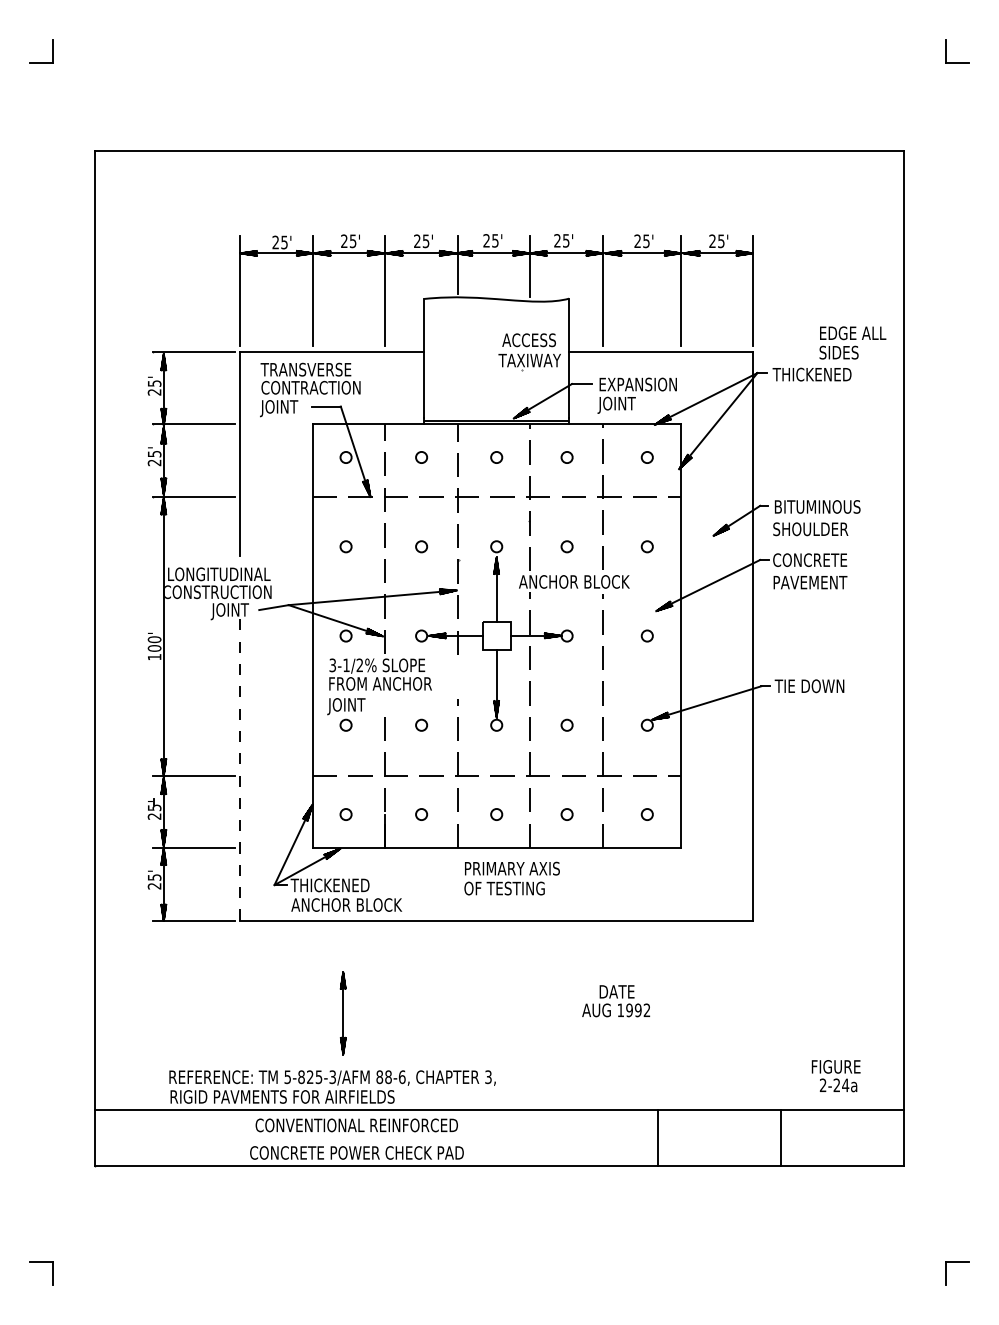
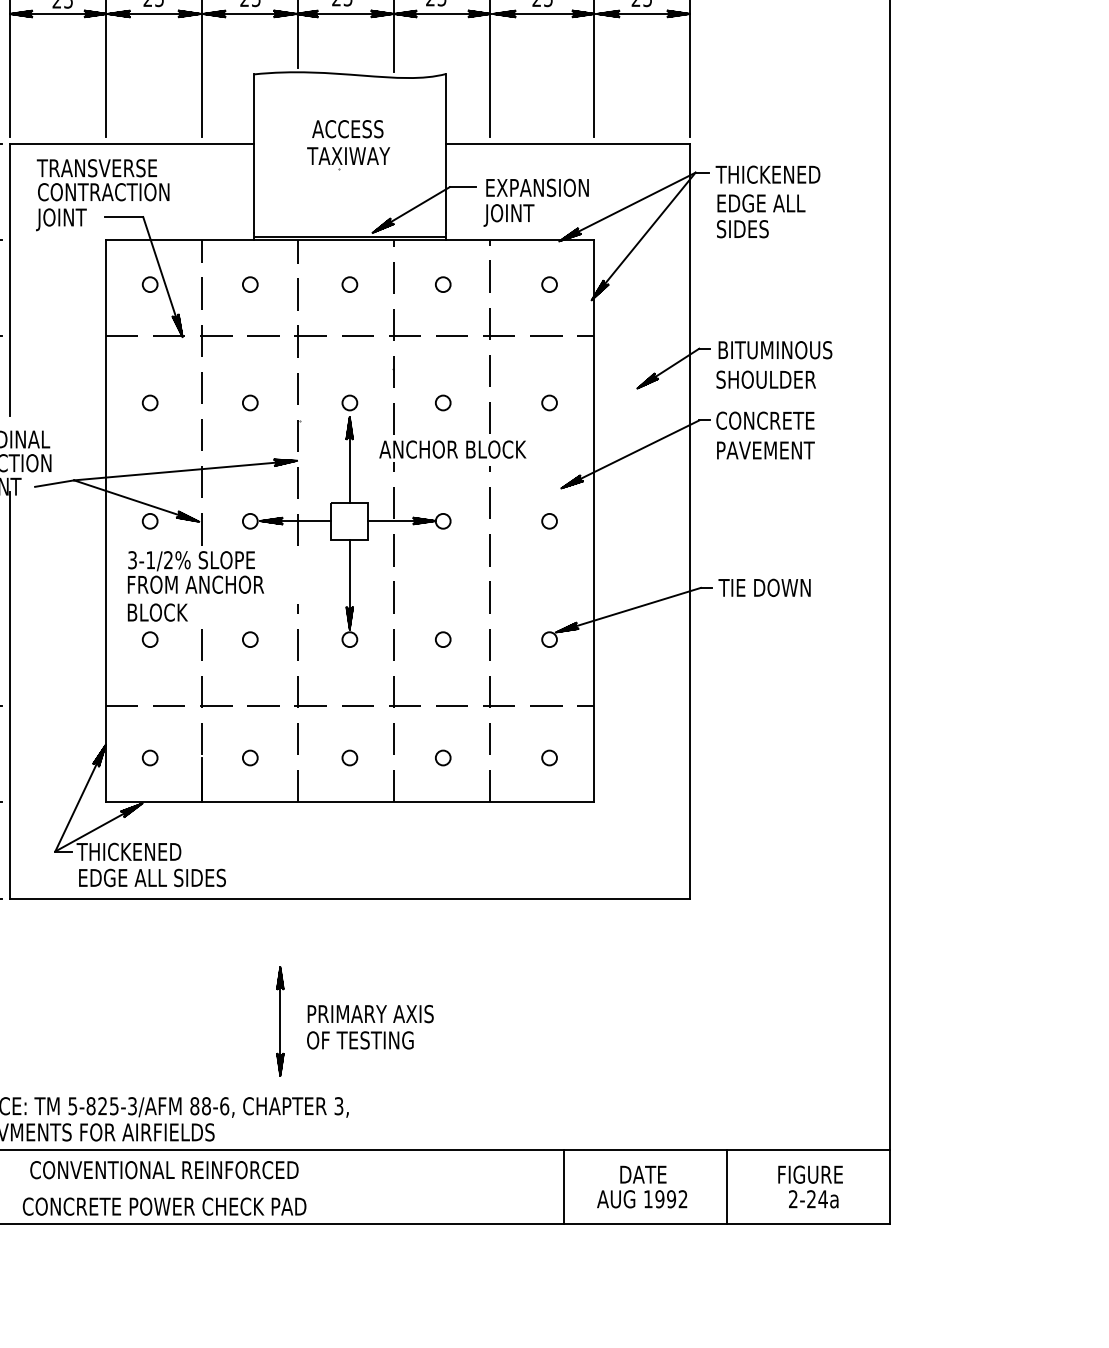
text: (852, 342) -> (760, 215), moved
part: (529, 352) -> (348, 145), moved
text: (350, 706) -> (156, 614), JOINT -> BLOCK
line: (240, 766) -> (10, 694), dashed -> solid
text: (511, 878) -> (369, 1027), moved
text: (347, 904) -> (152, 877), ANCHOR BLOCK -> EDGE ALL SIDES
text: (616, 1001) -> (642, 1187), moved
part: (342, 1013) -> (279, 1021), moved
text: (835, 1076) -> (809, 1187), moved

